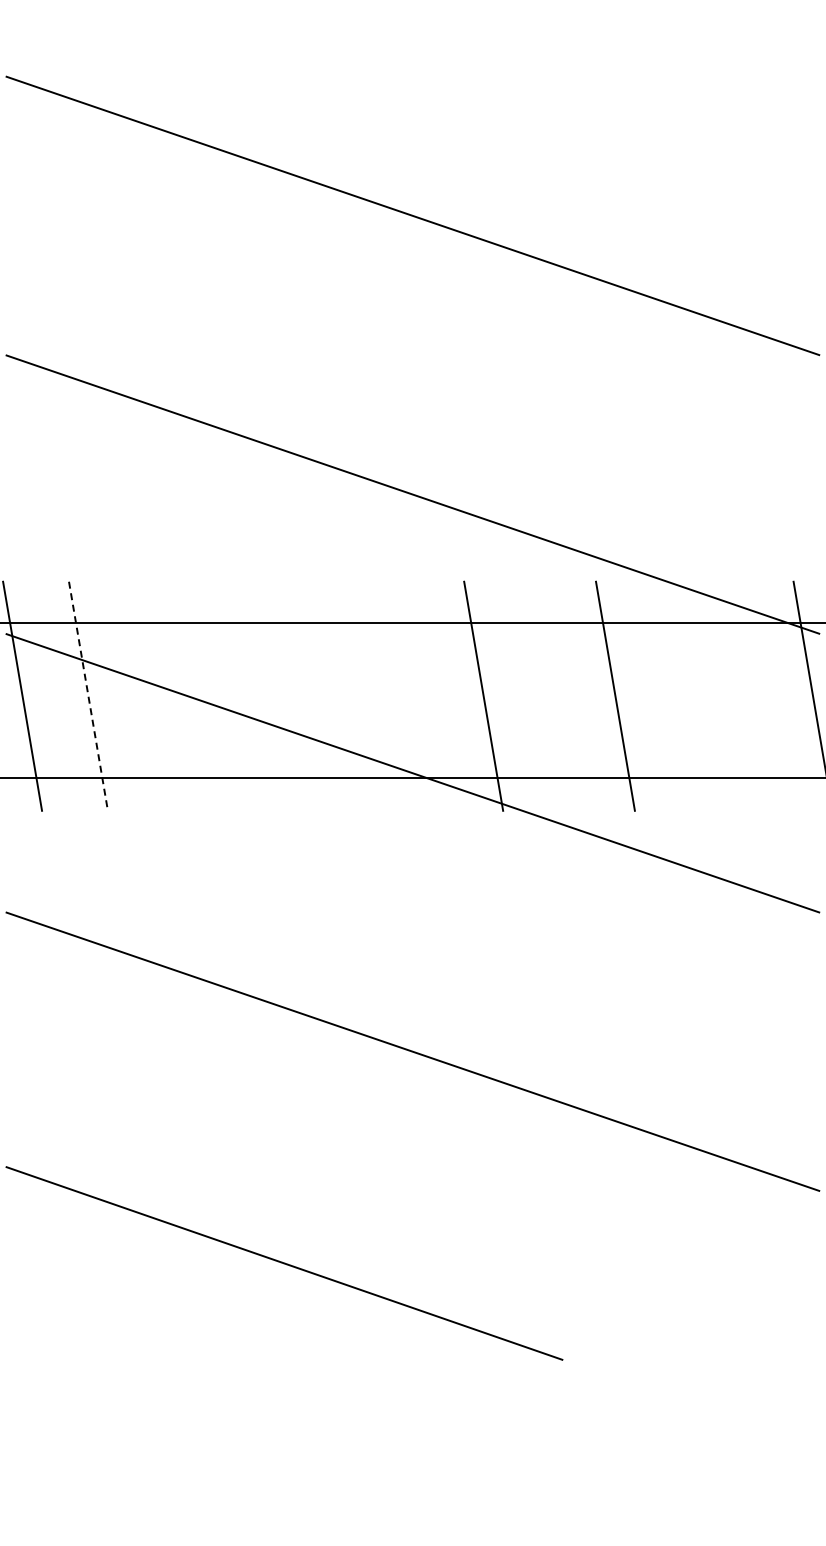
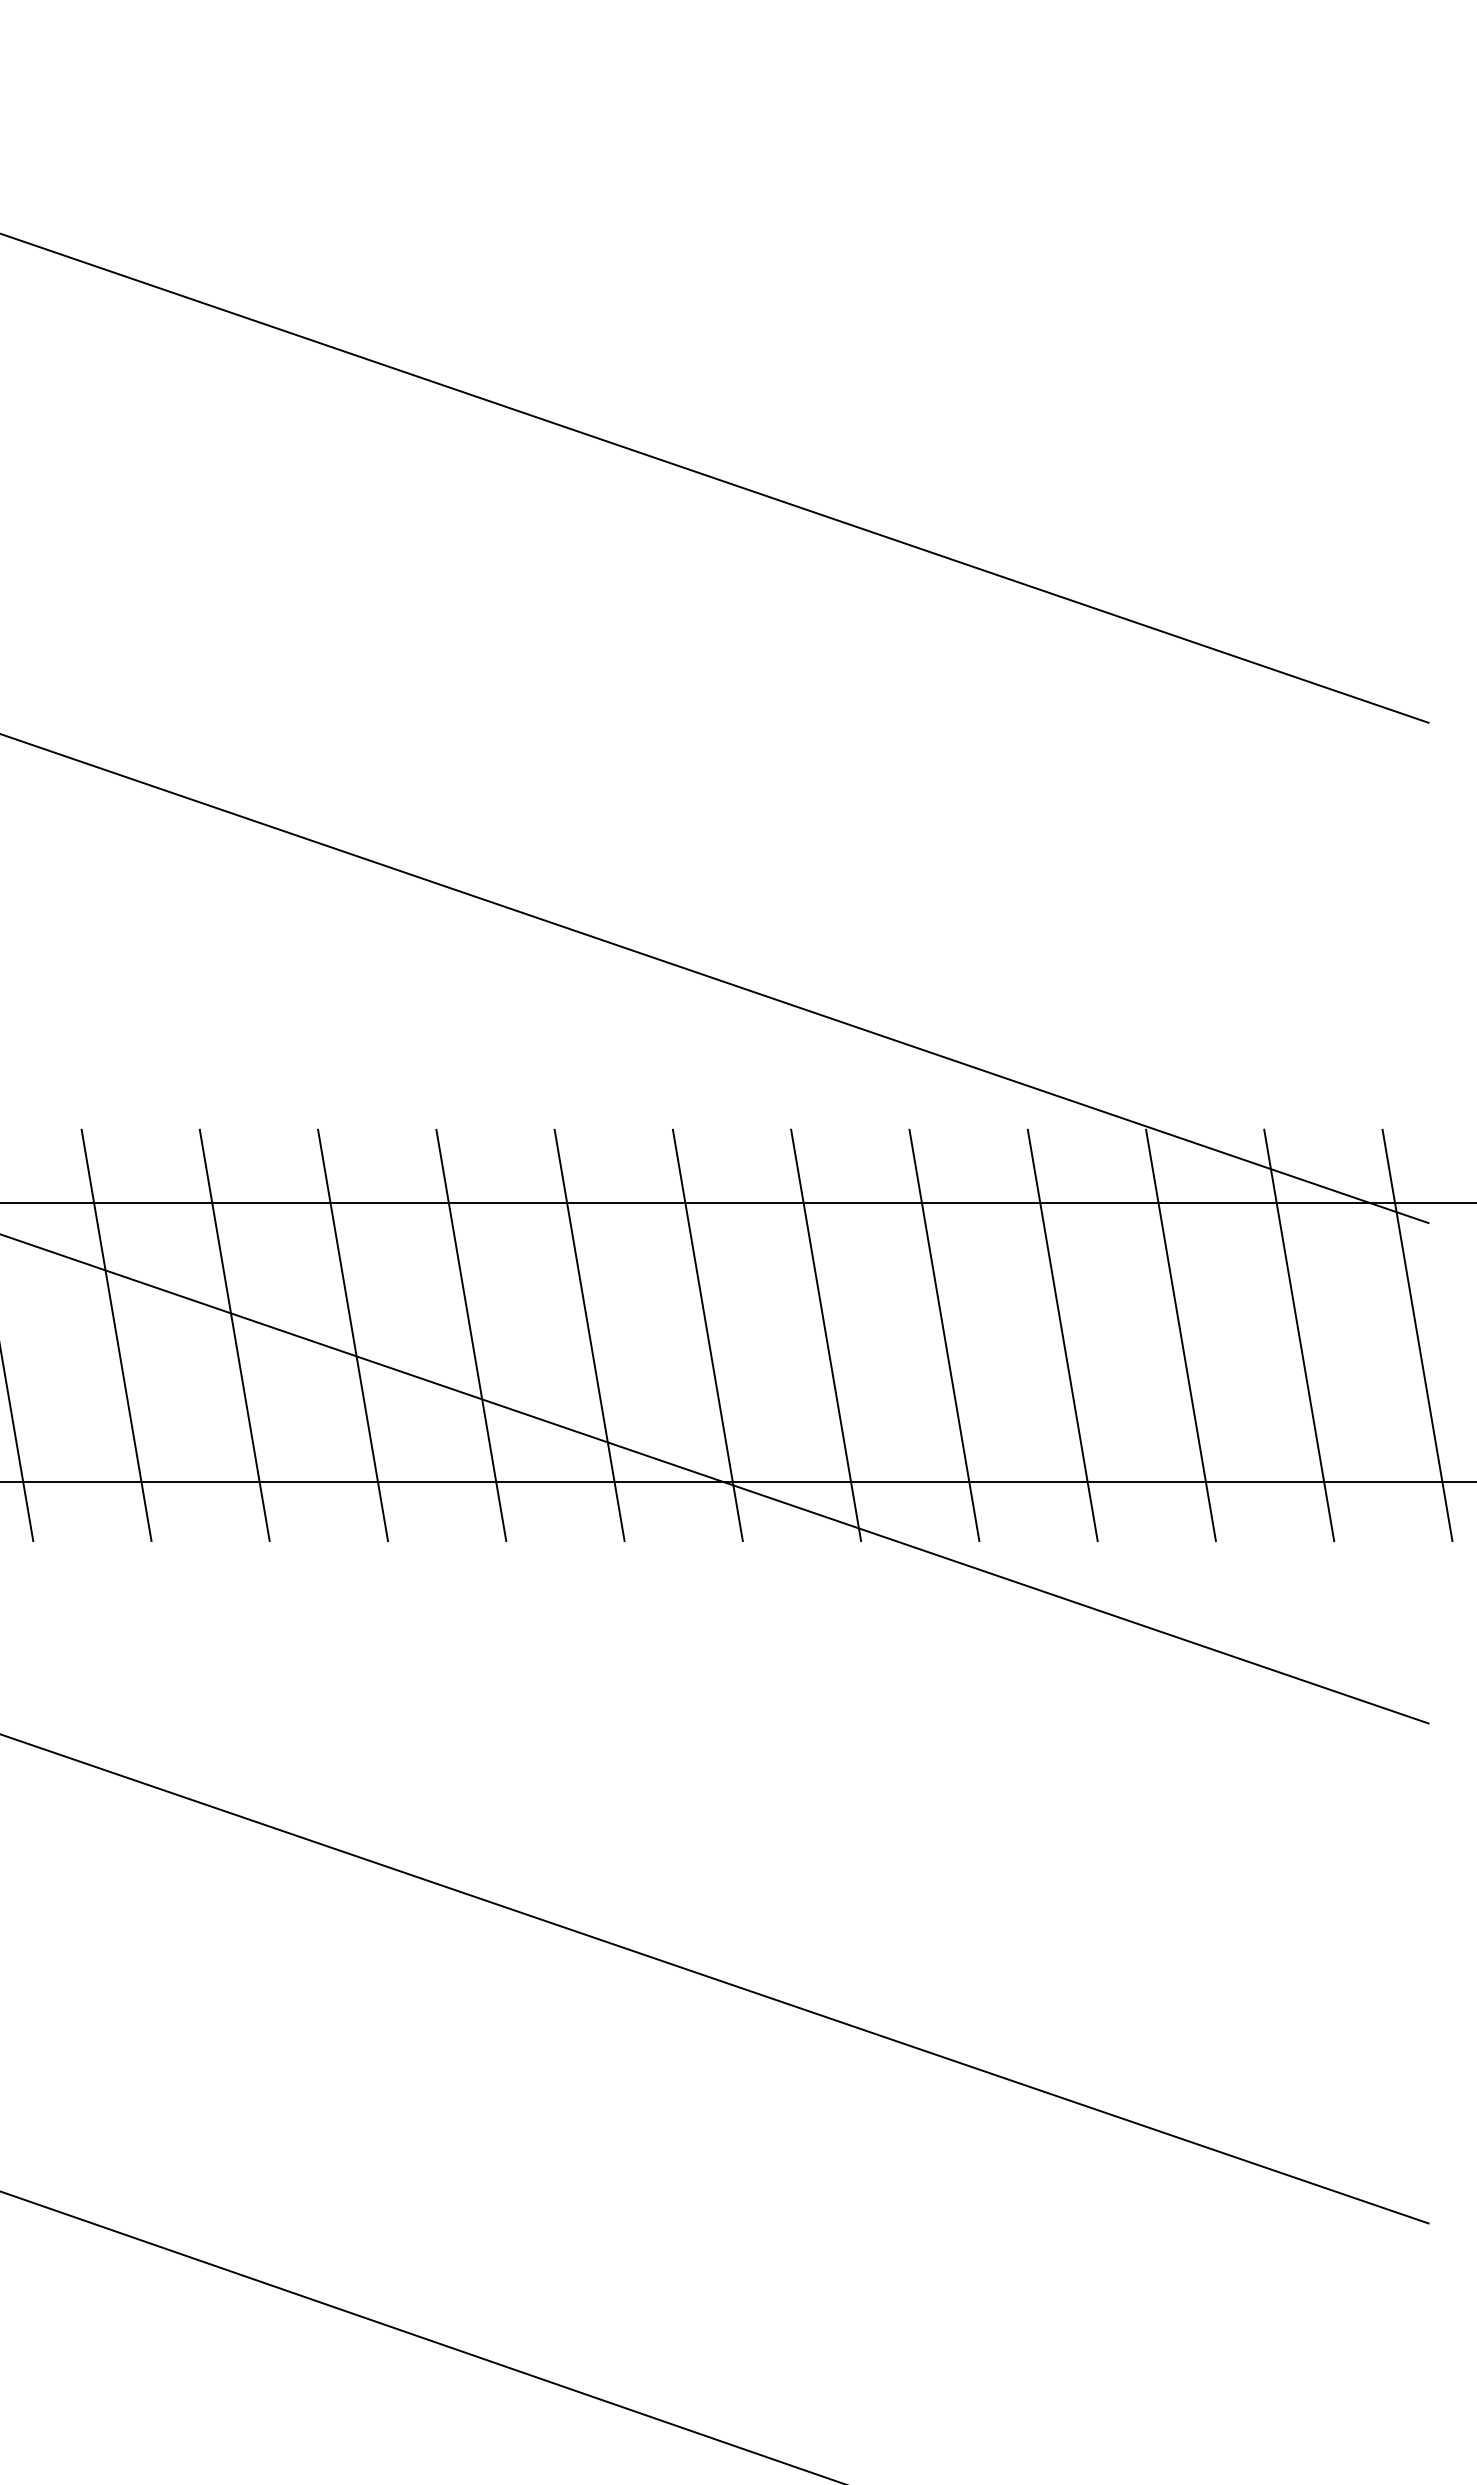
line: (153, 695) -> (233, 1333), added
line: (219, 695) -> (351, 1333), added
line: (285, 695) -> (470, 1333), added
line: (351, 695) -> (588, 1333), added
line: (417, 695) -> (707, 1333), added
line: (549, 695) -> (944, 1333), added
line: (680, 695) -> (1179, 1333), added
line: (746, 695) -> (1298, 1333), added
line: (88, 696) -> (116, 1335), dashed -> solid

